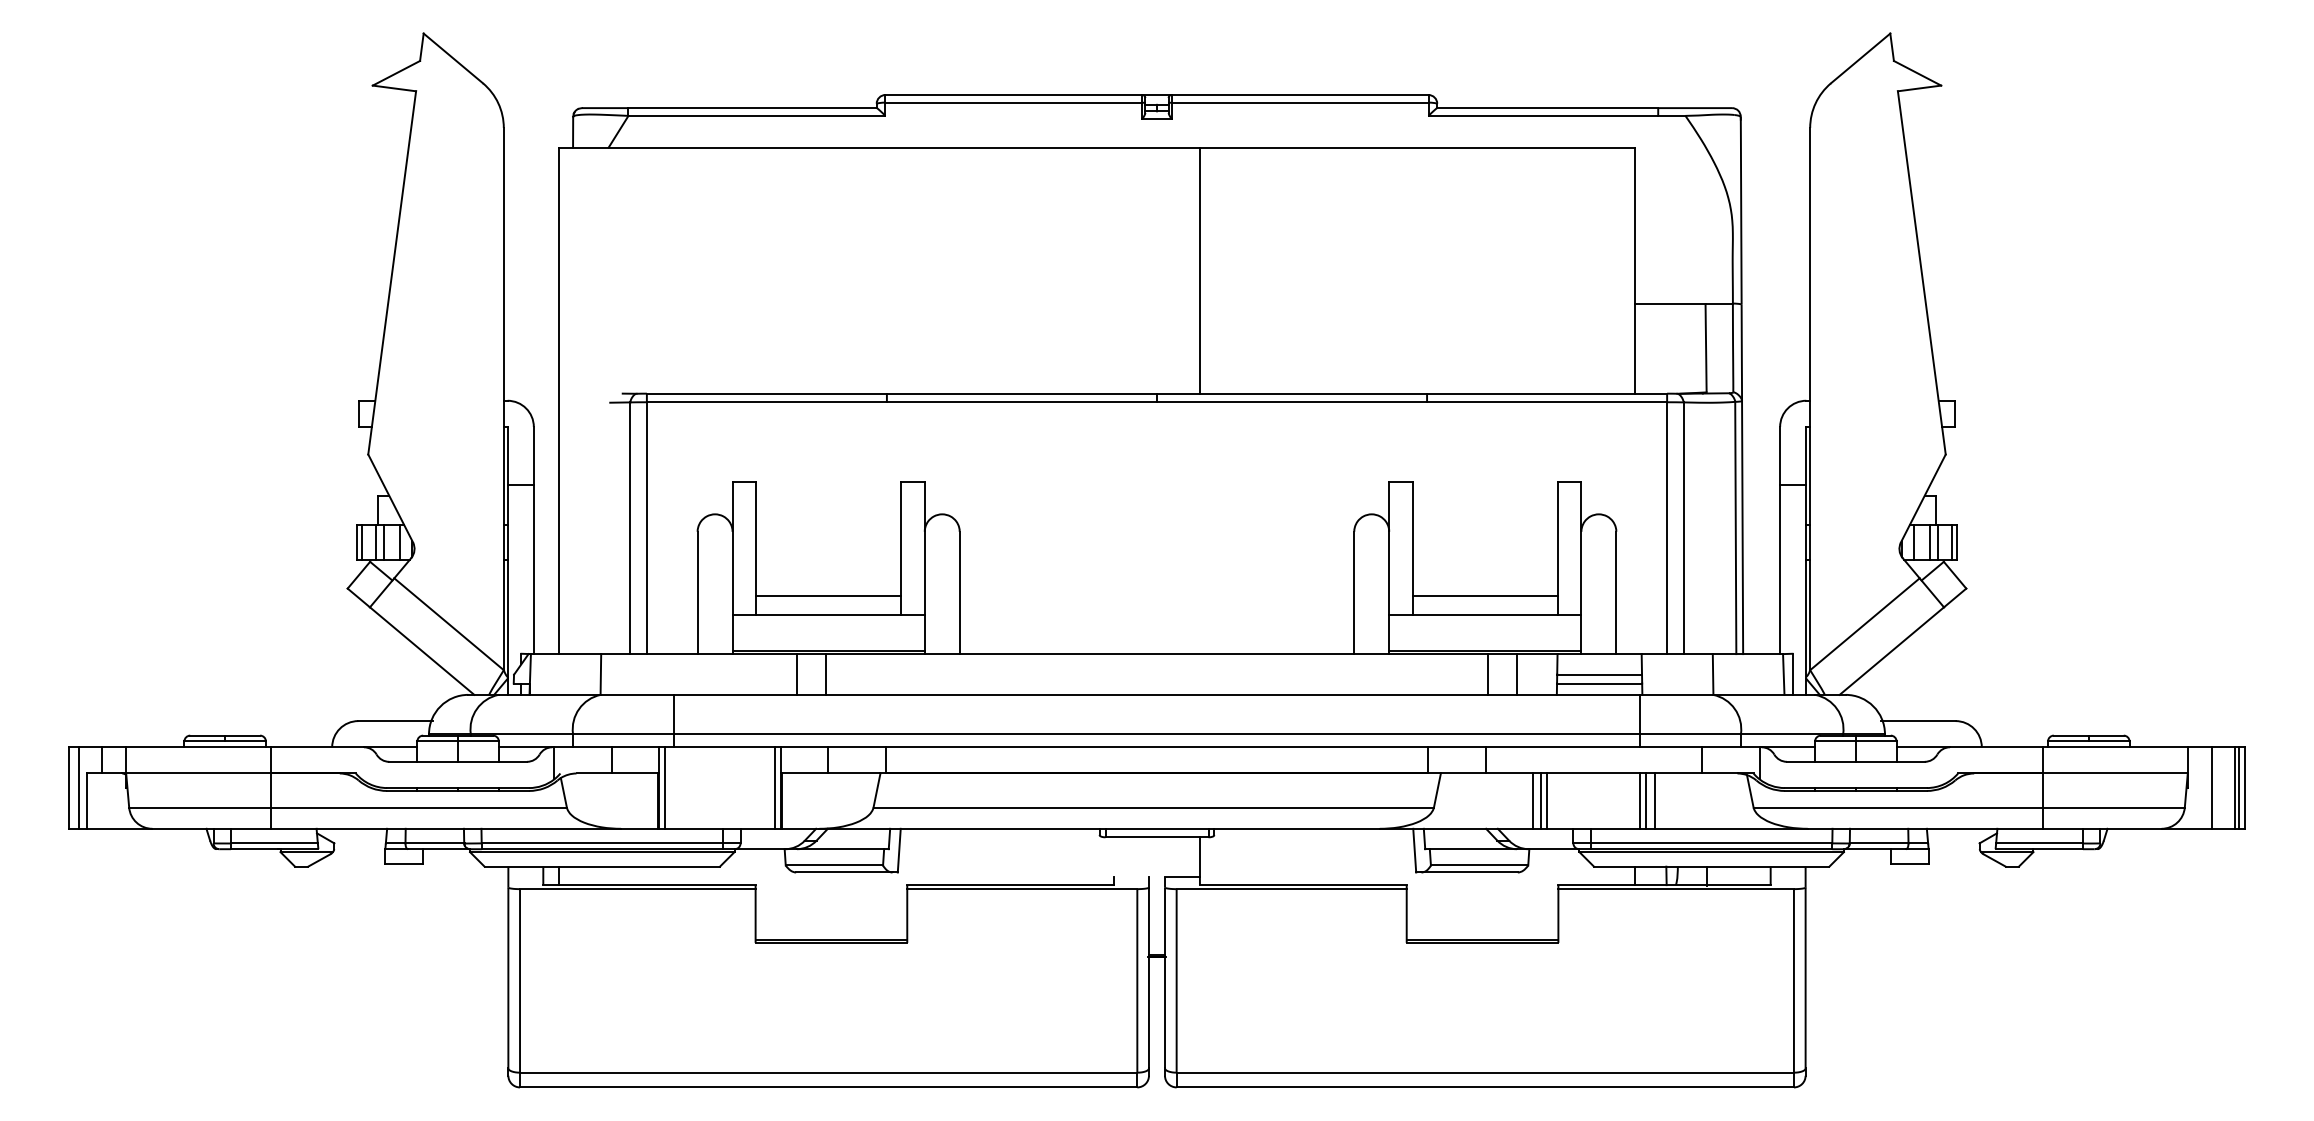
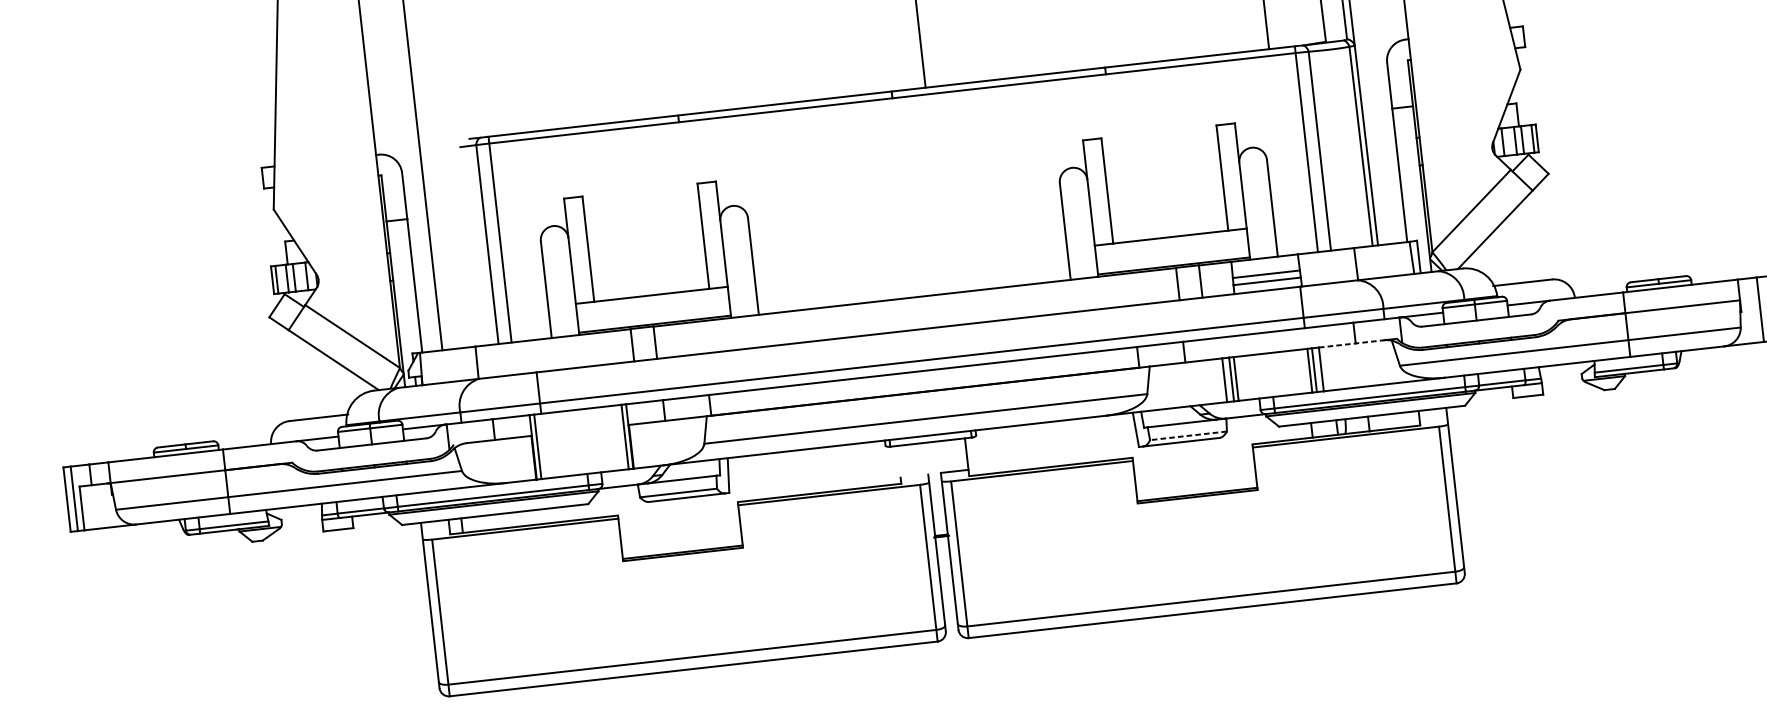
line: (828, 595) -> (649, 280), removed
line: (1485, 595) -> (1169, 221), removed
line: (1696, 773) -> (1351, 343), solid -> dashed
line: (1479, 865) -> (1188, 435), solid -> dashed

